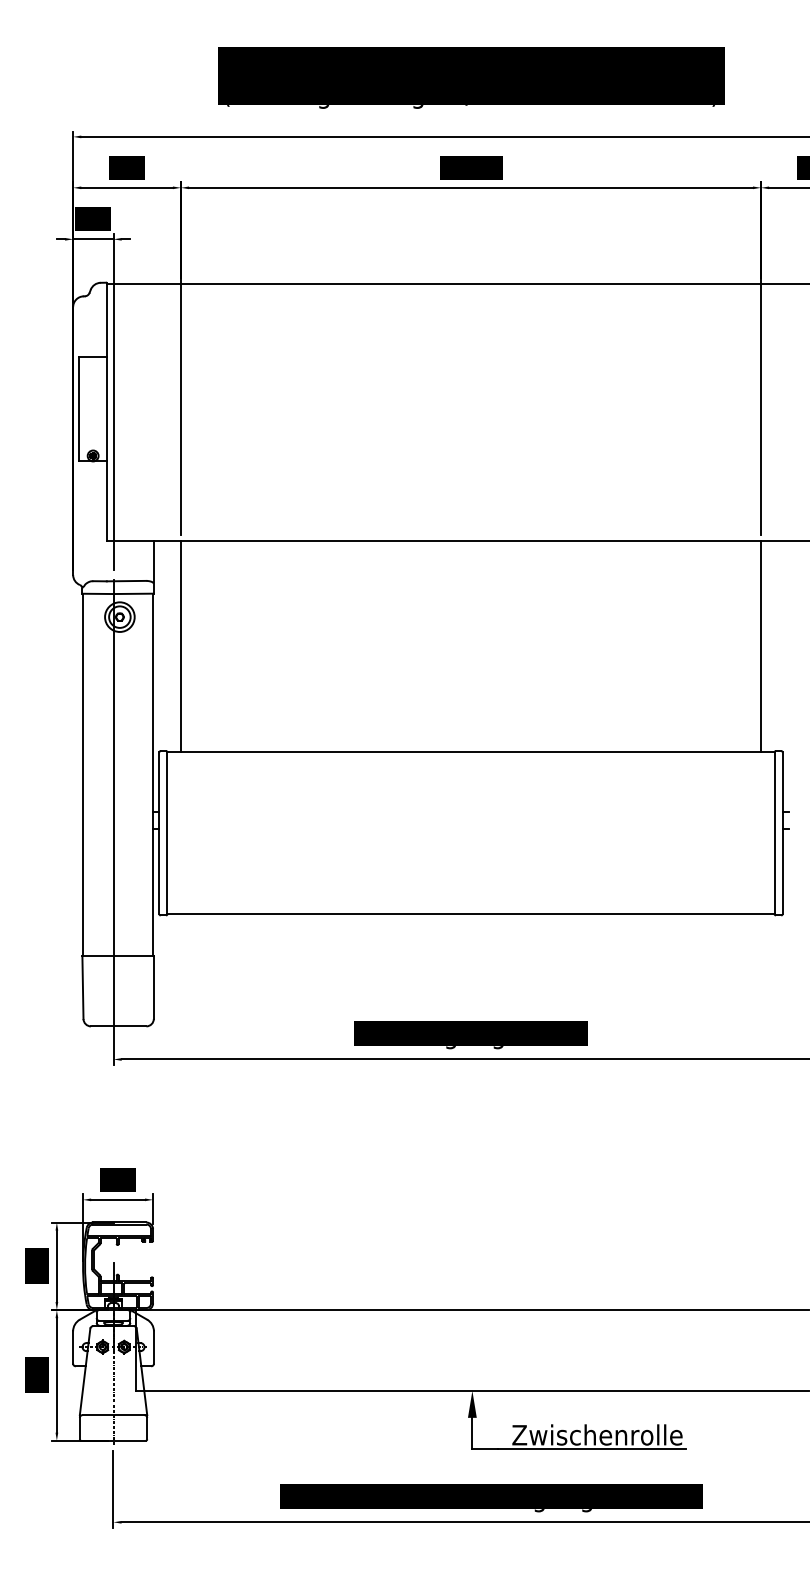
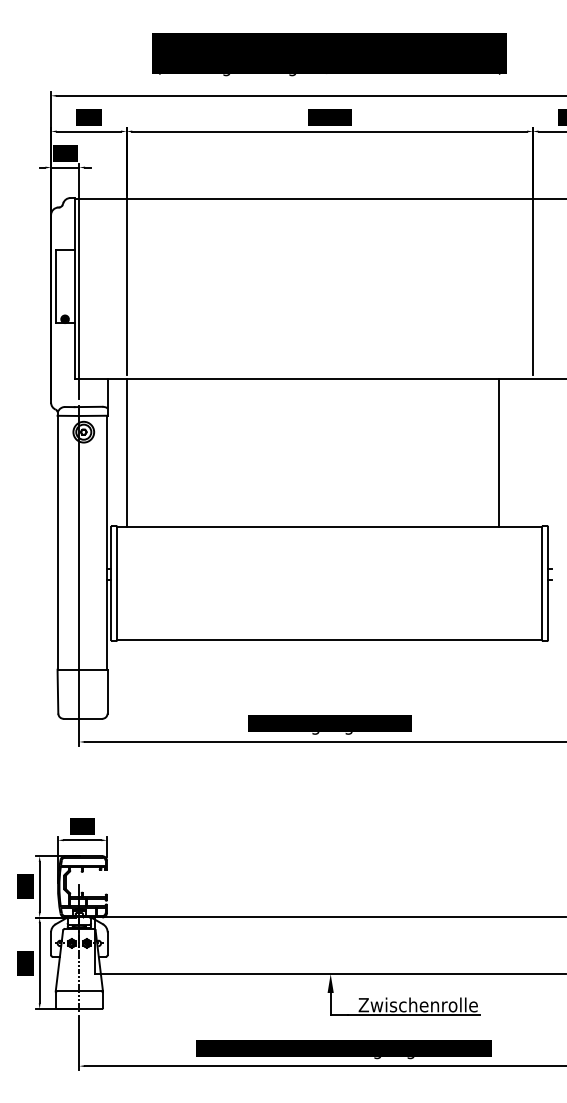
line: (760, 646) -> (498, 452), moved

